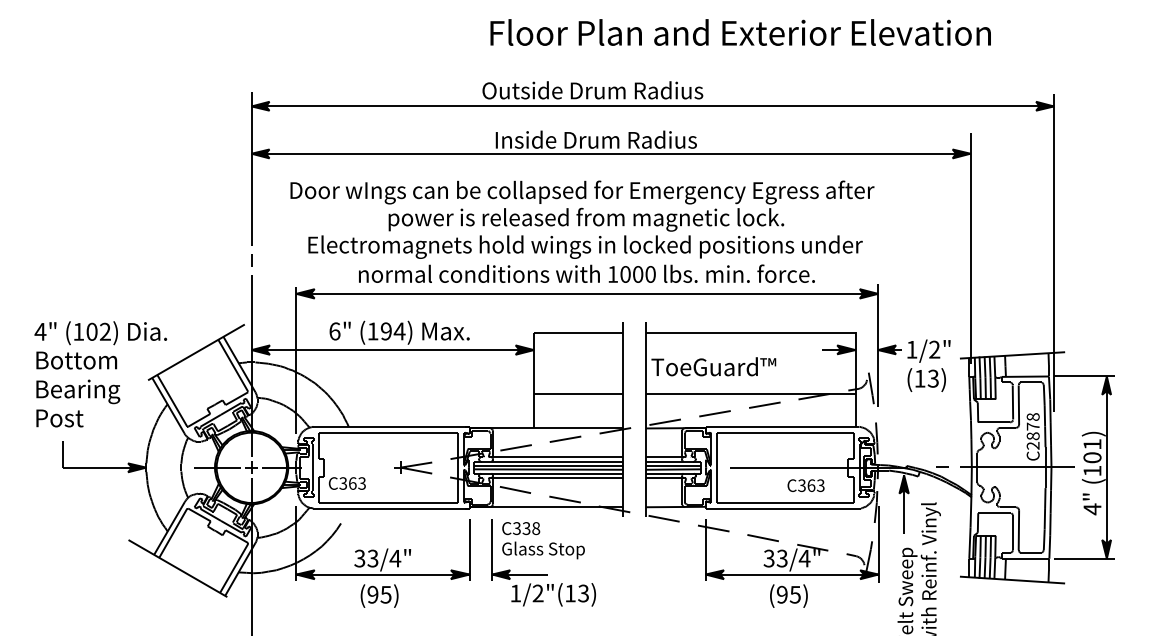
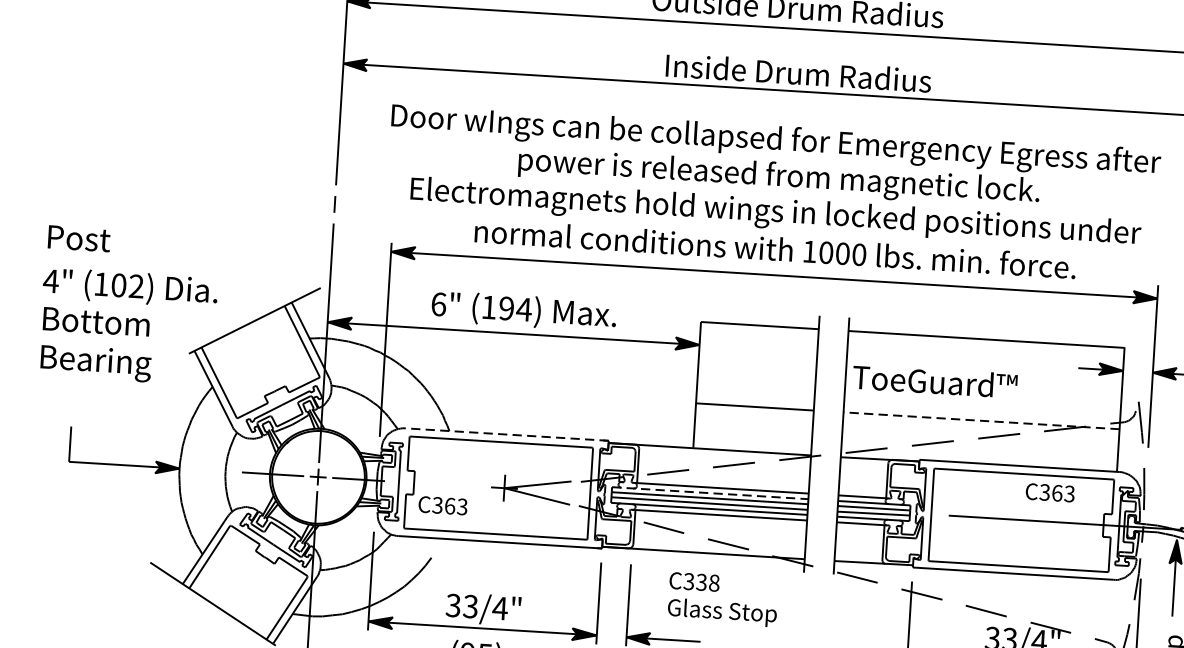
line: (750, 394) -> (981, 420), solid -> dashed
text: (59, 418) -> (78, 238), moved
line: (391, 426) -> (505, 434), solid -> dashed
line: (548, 461) -> (709, 492), solid -> dashed
part: (413, 467) -> (531, 489), size x1.6
text: (805, 485) -> (1049, 492), moved
text: (543, 540) -> (723, 599), moved

